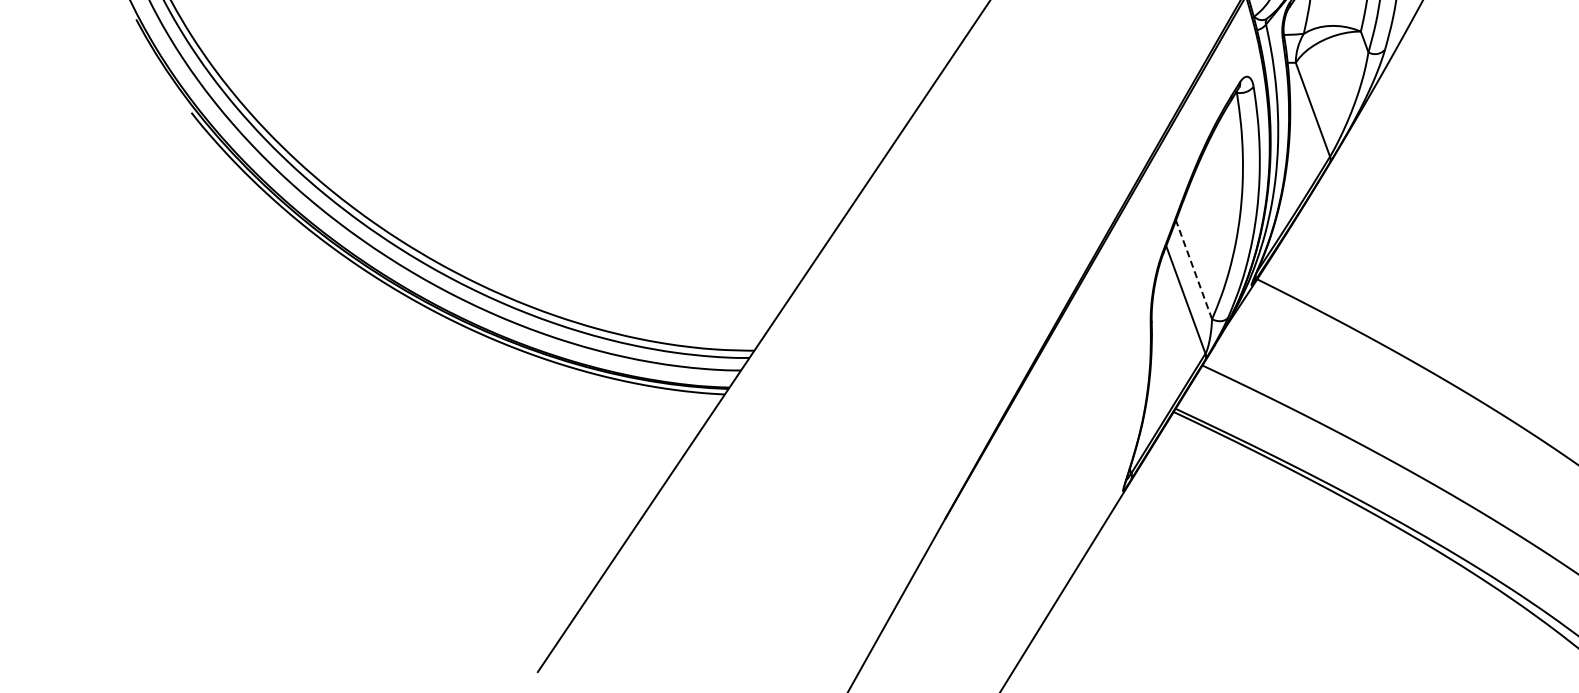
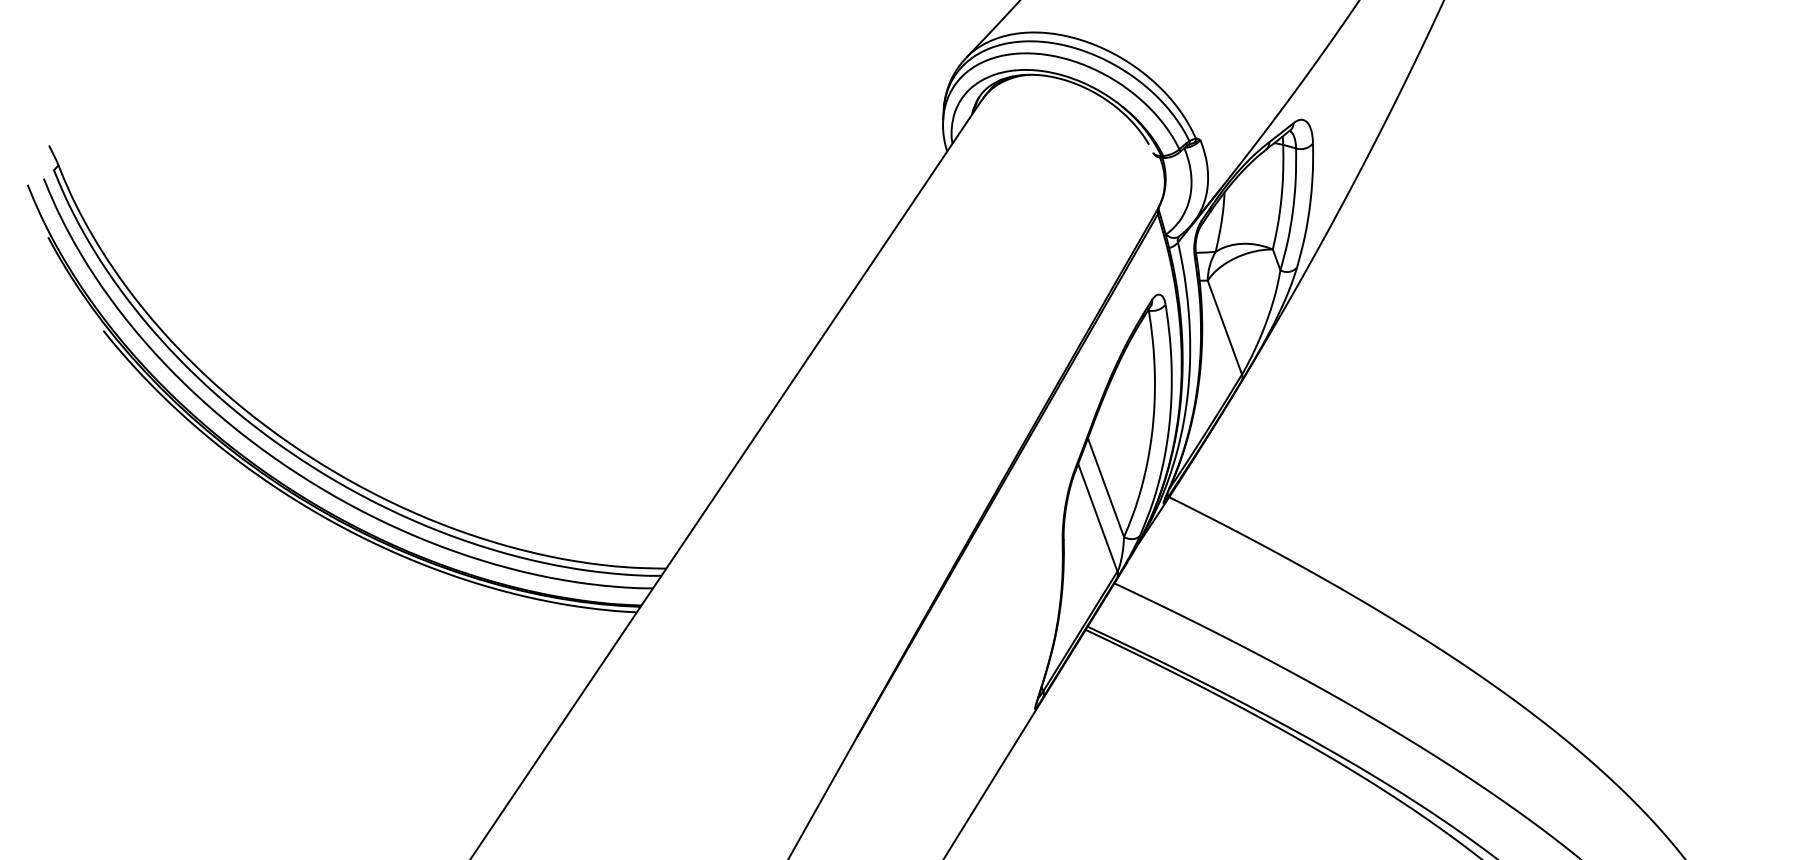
line: (1193, 269) -> (1105, 487), dashed -> solid

